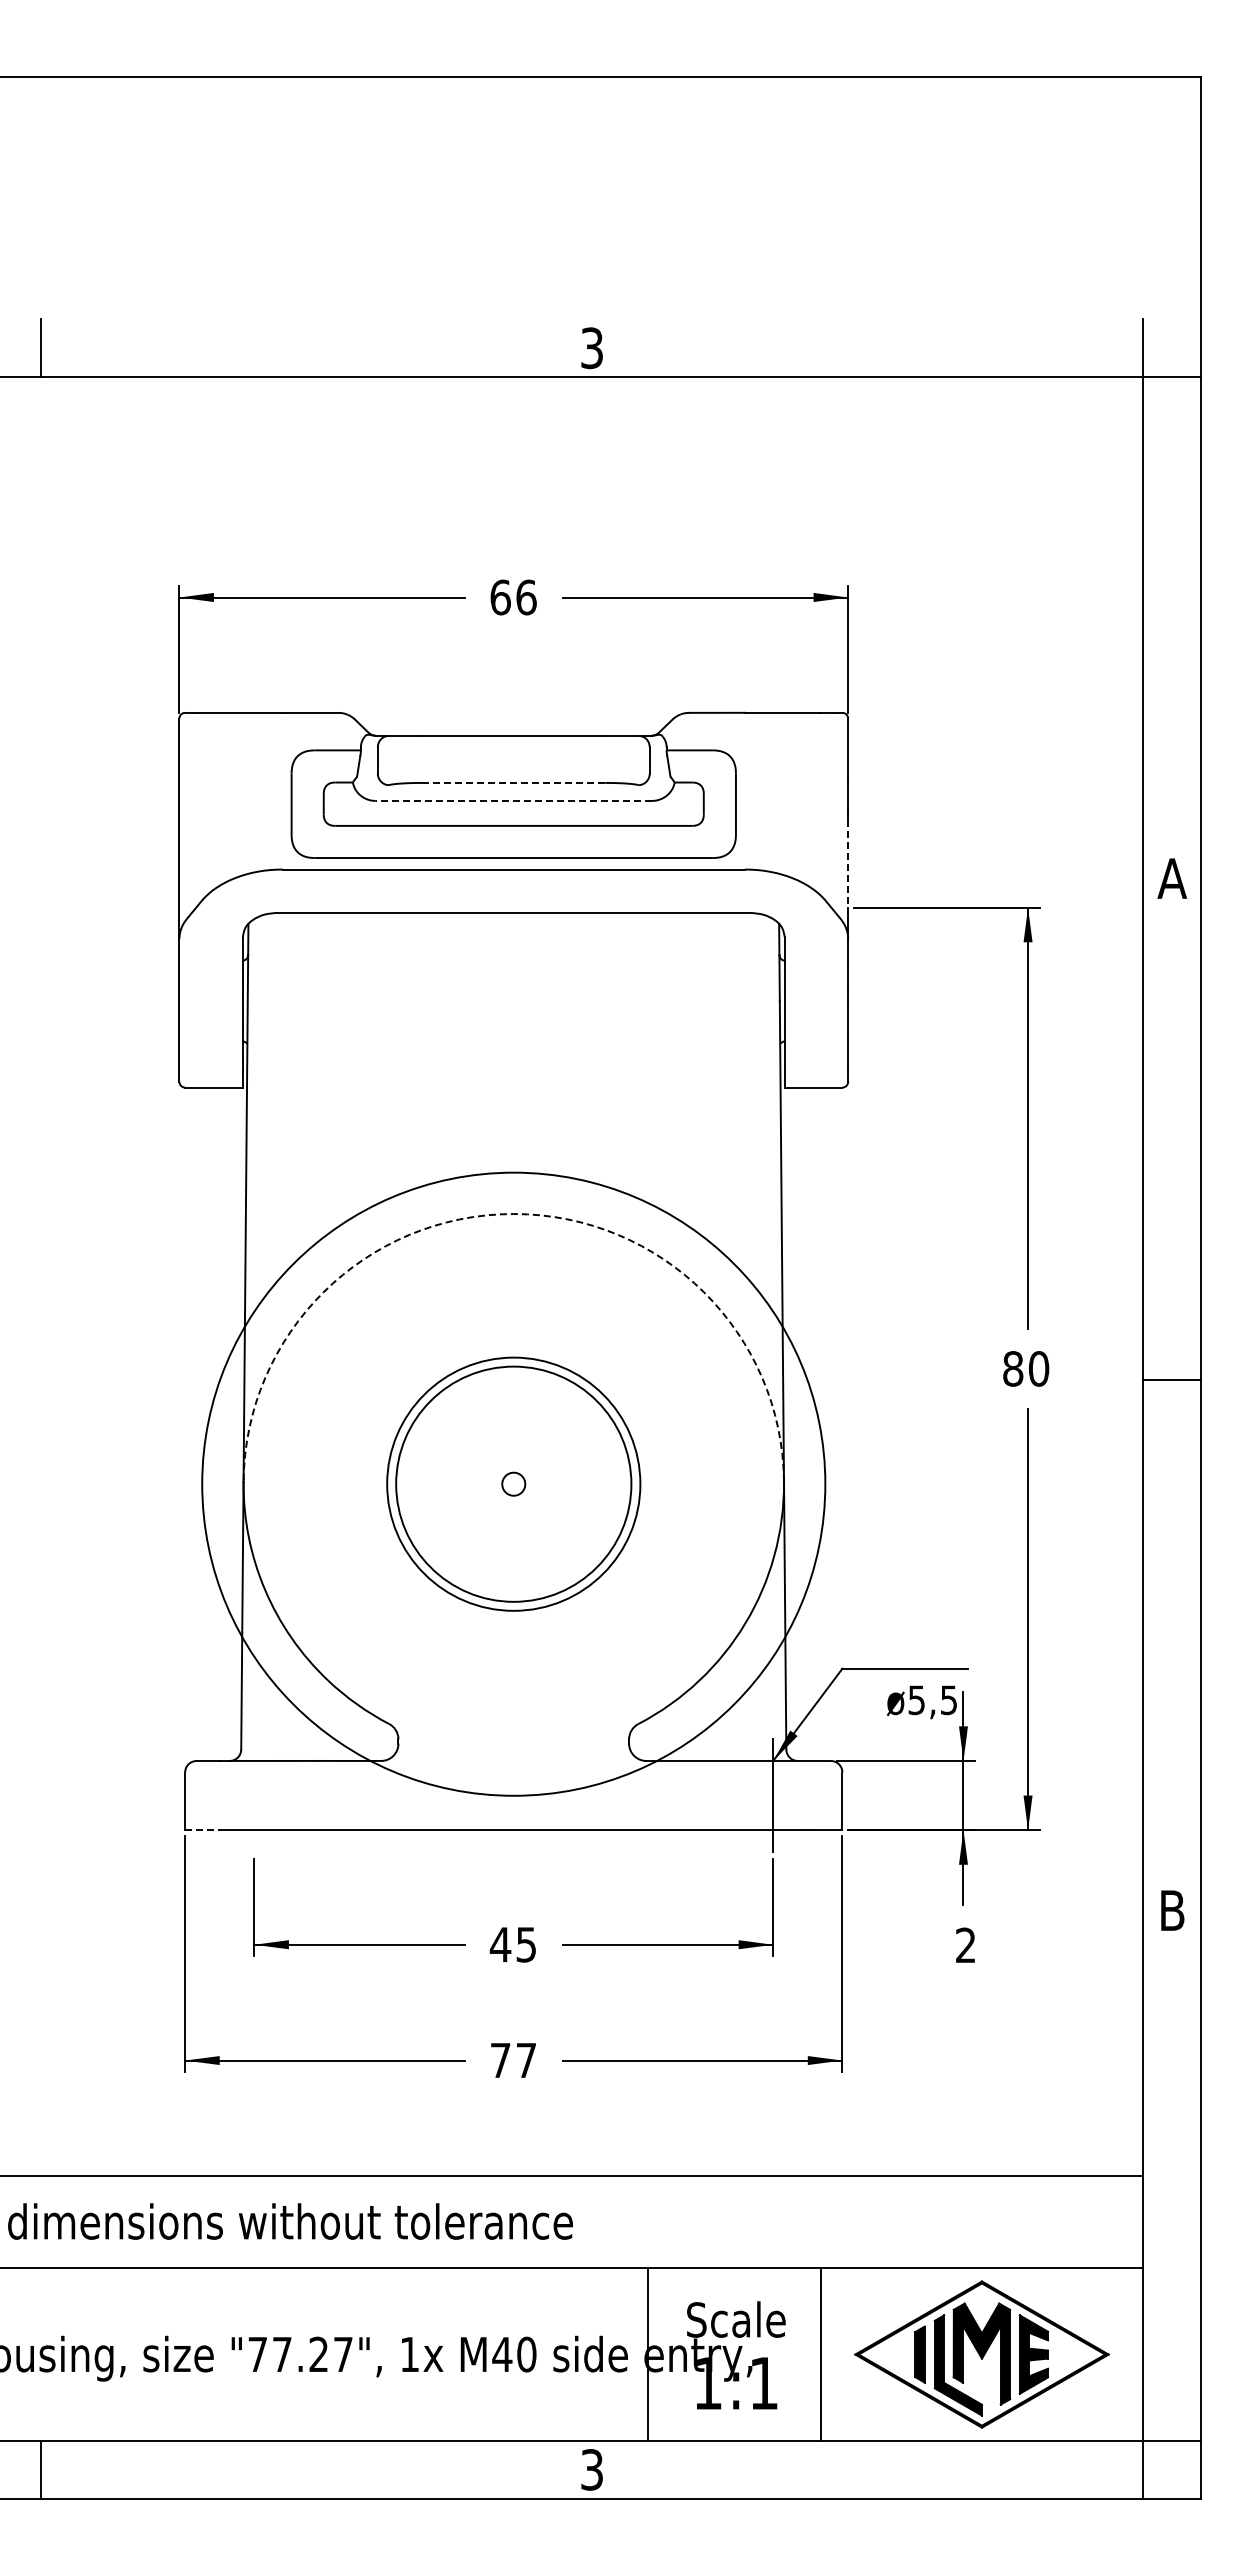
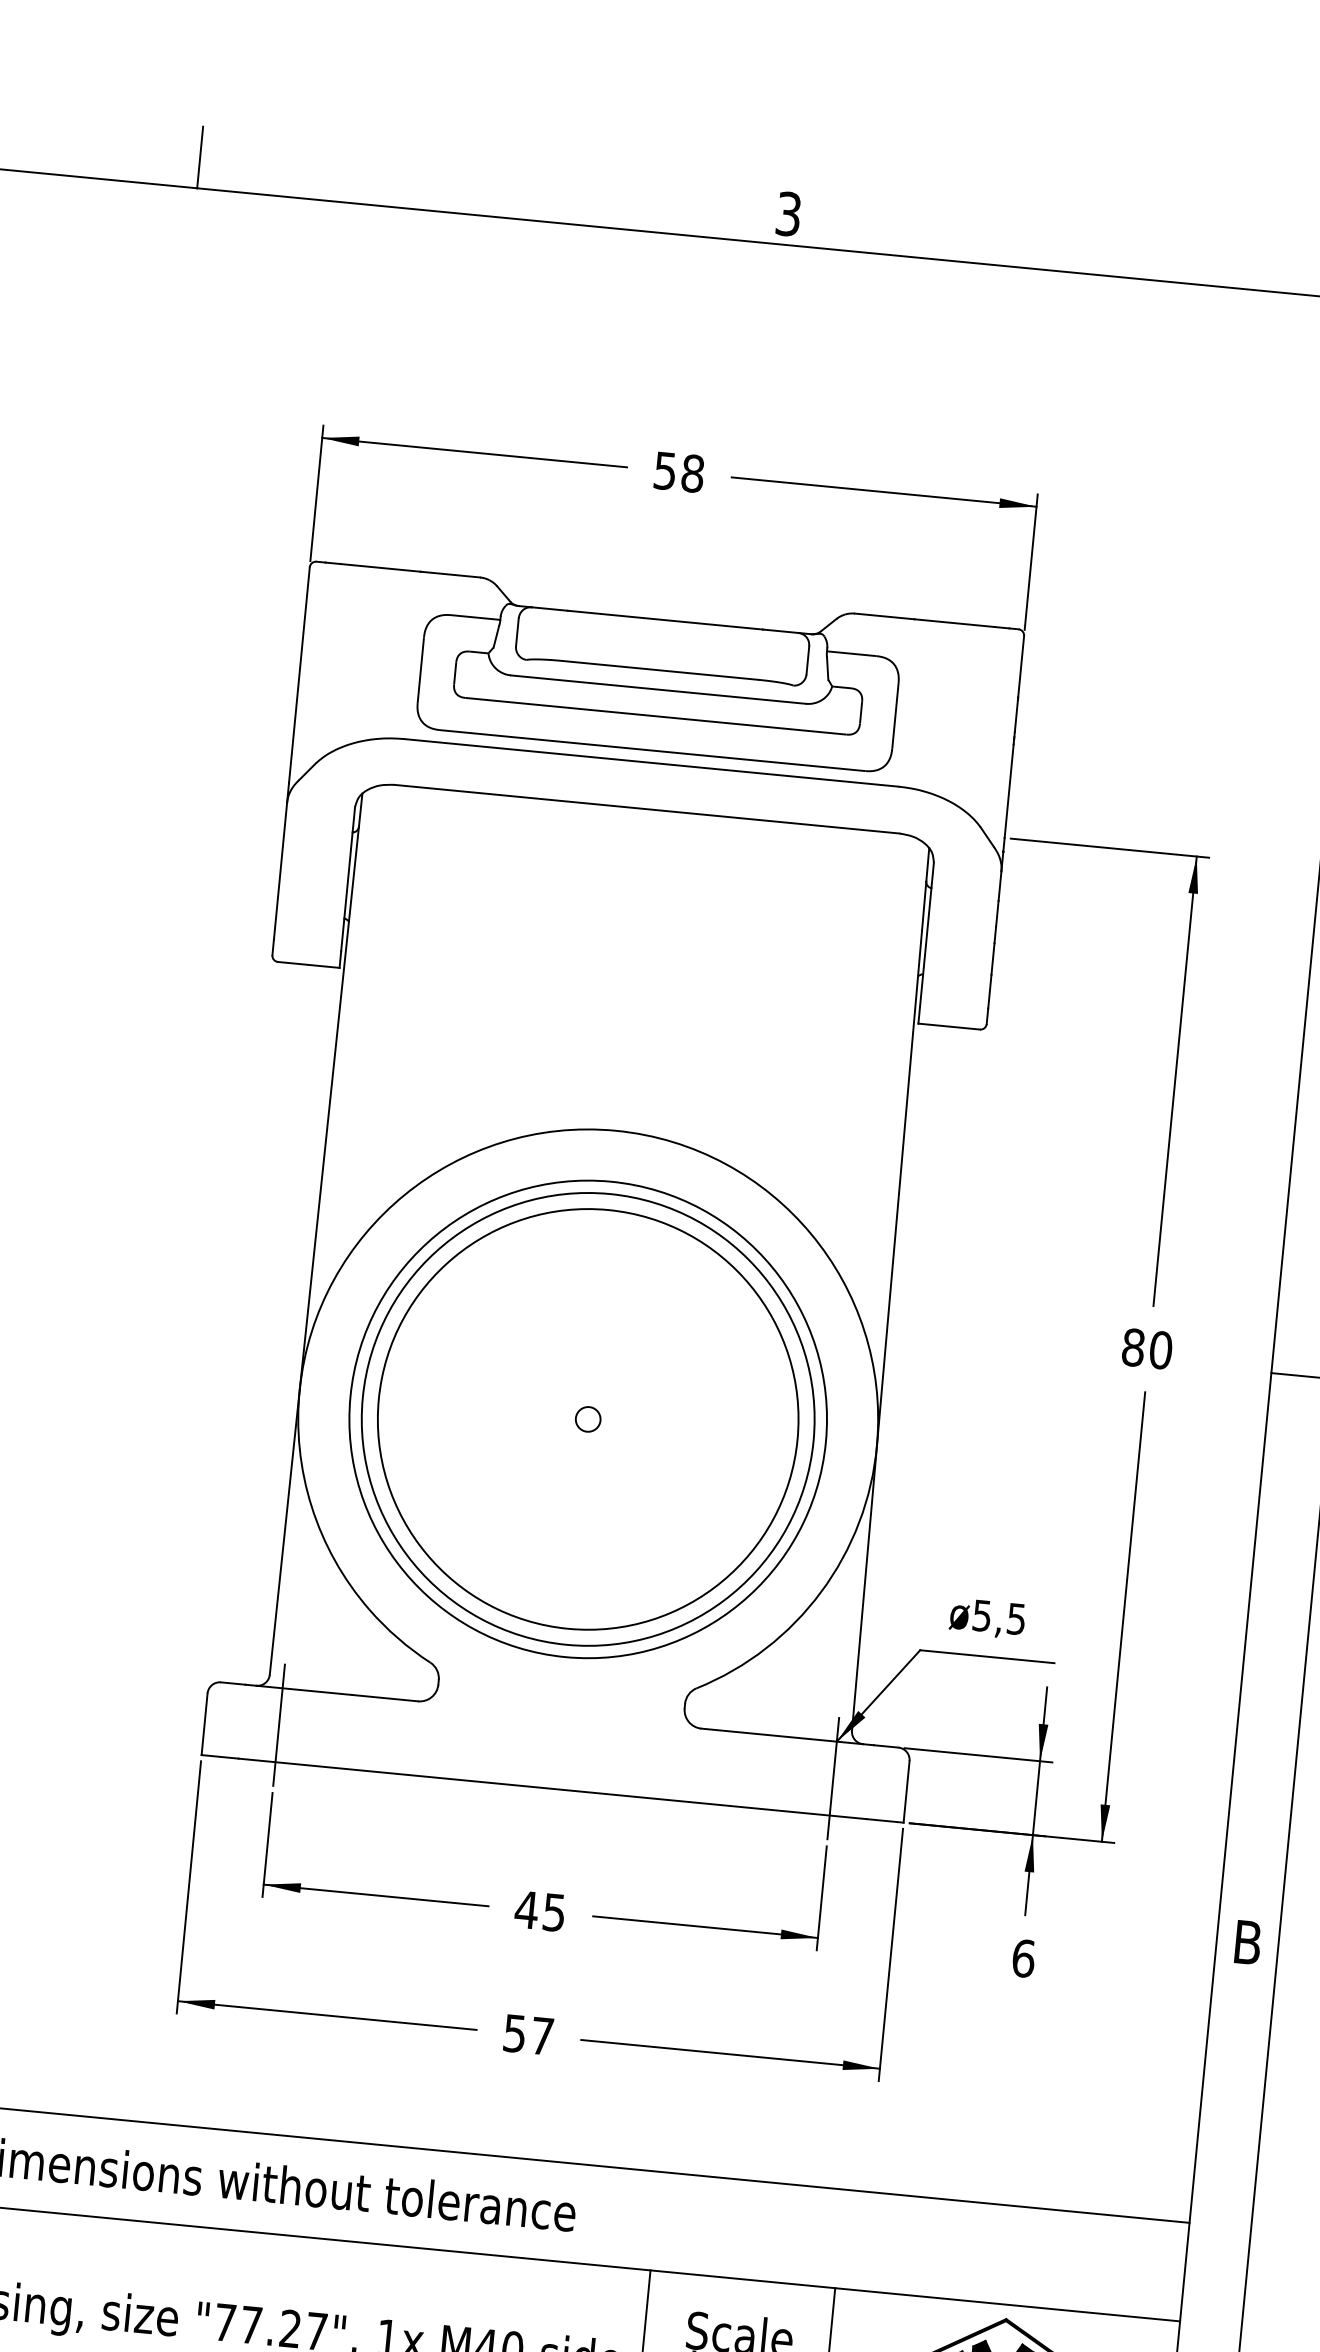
text: (513, 597) -> (679, 472), 66 -> 58
line: (513, 782) -> (660, 669), dashed -> solid
line: (513, 800) -> (658, 689), dashed -> solid
line: (848, 863) -> (1009, 790), dashed -> solid
arc: (513, 1214) -> (615, 1131), dashed -> solid
circle: (513, 1483) -> (587, 1418), size x0.71
circle: (513, 1484) -> (587, 1419), size x1.67
circle: (513, 1484) -> (587, 1419), size x1.67
text: (921, 1702) -> (986, 1618), moved
line: (254, 1795) -> (279, 1725), added
line: (202, 1830) -> (220, 1757), dashed -> solid
text: (966, 1945) -> (1024, 1958), 2 -> 6
text: (500, 2060) -> (514, 2033), 77 -> 57

